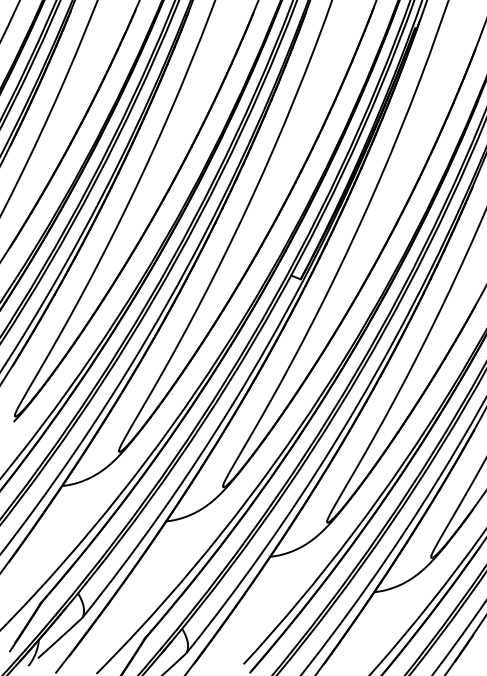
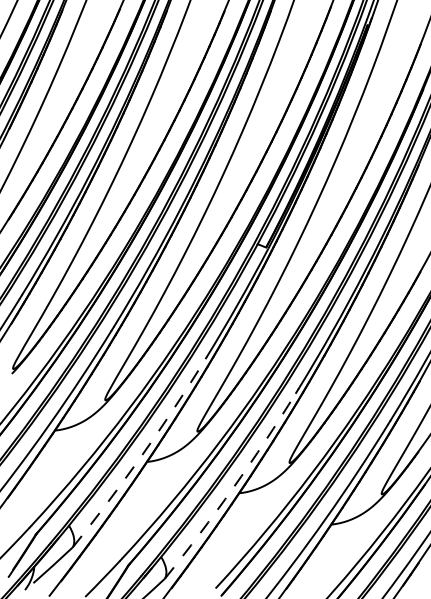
arc: (161, 513) -> (142, 454), solid -> dashed
arc: (263, 550) -> (233, 487), solid -> dashed

